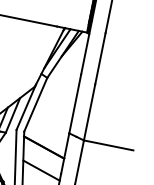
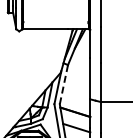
line: (36, 104) -> (64, 84), solid -> dashed

